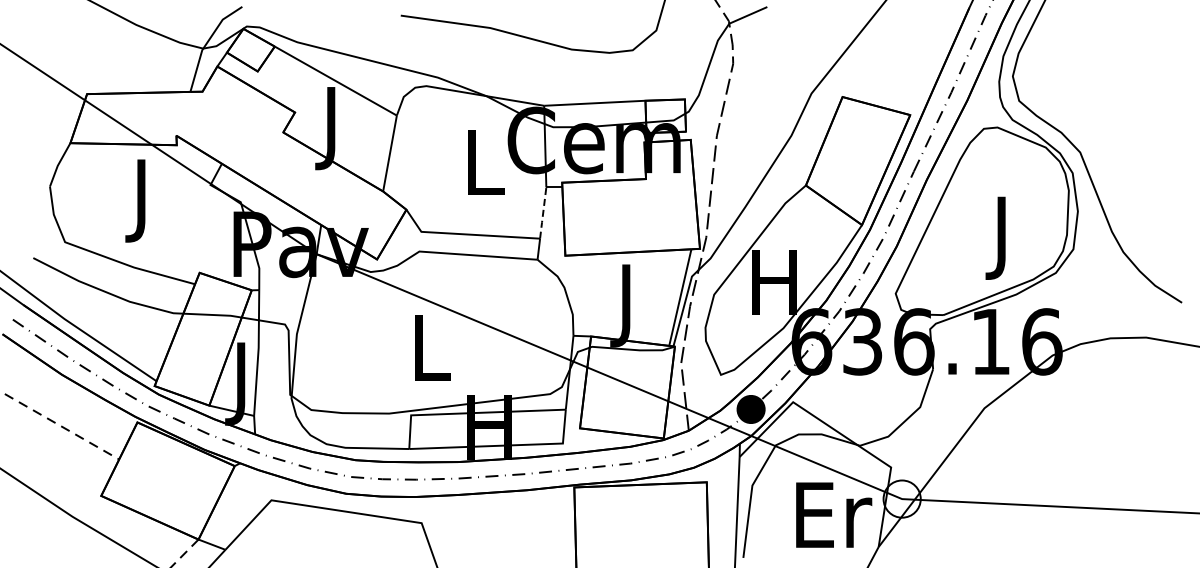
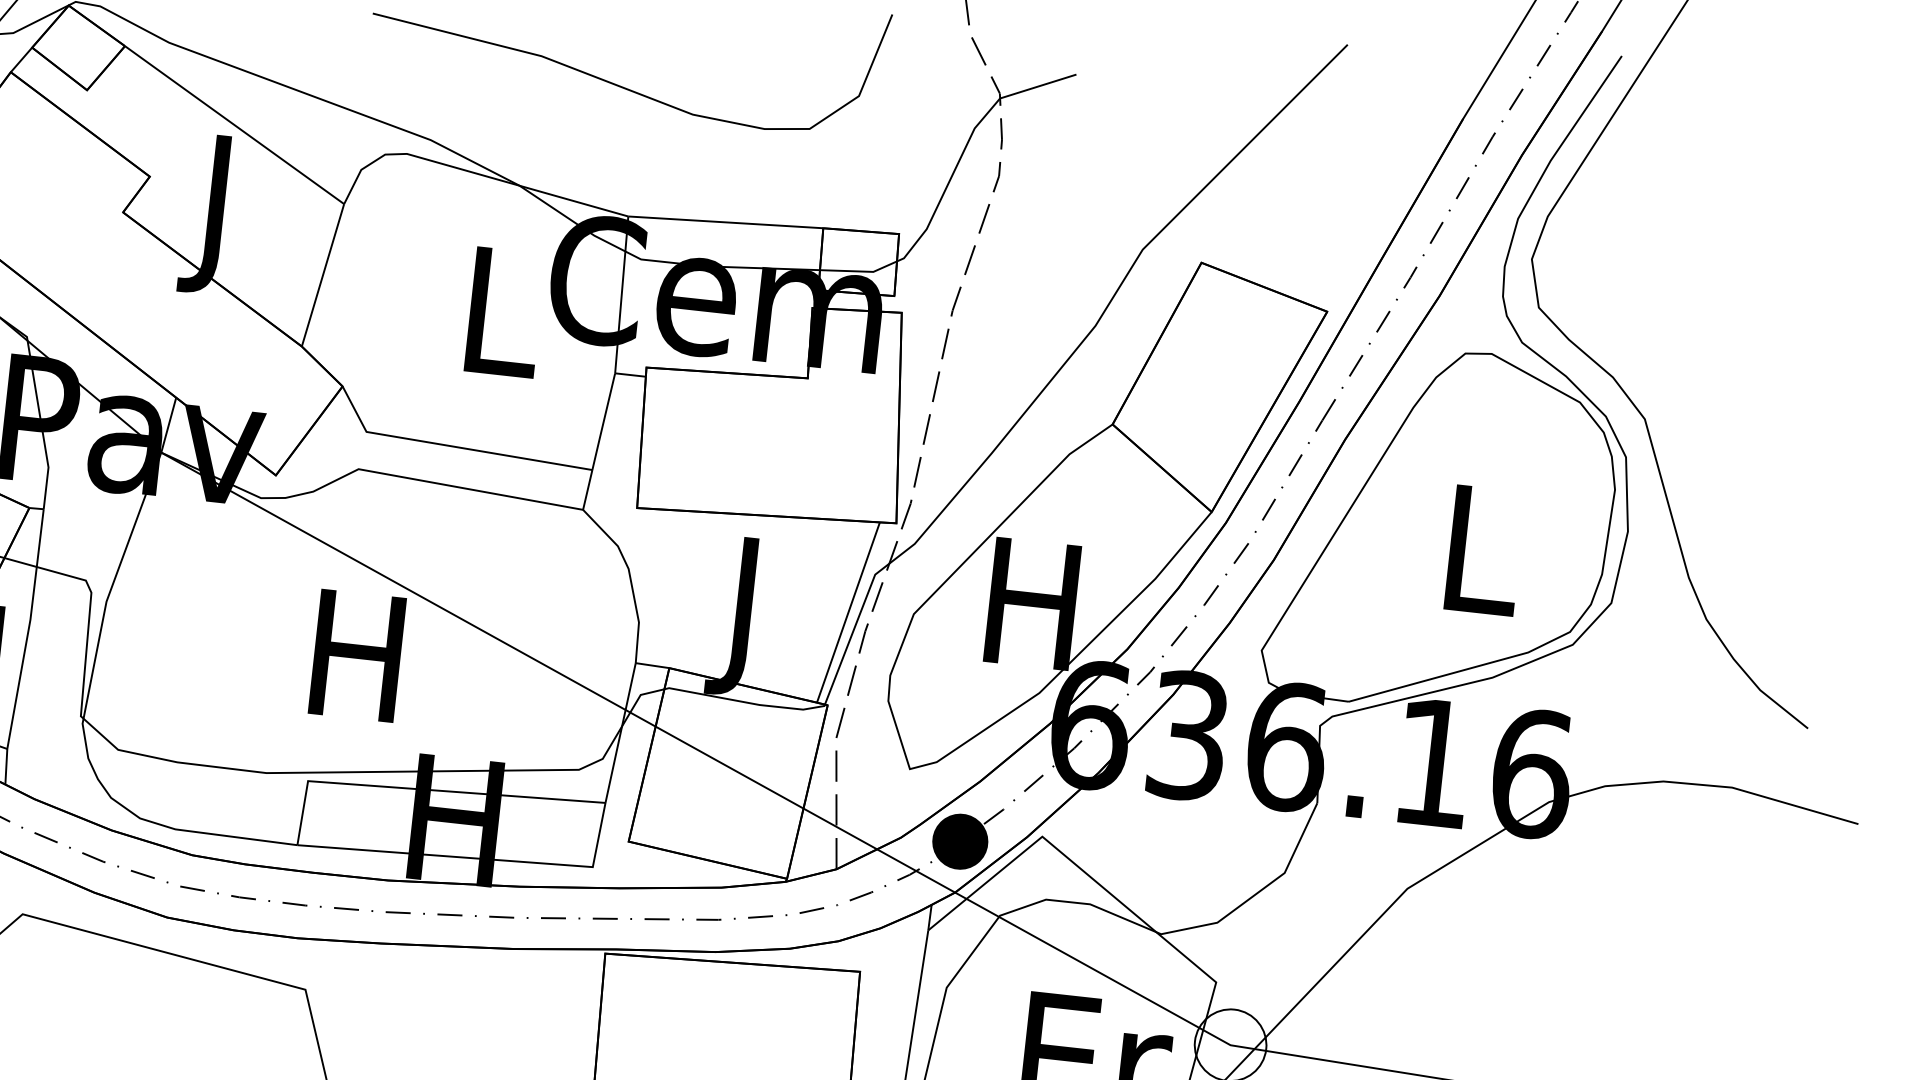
line: (543, 213) -> (604, 422), dashed -> solid
text: (1004, 237) -> (1481, 565), J -> L
text: (429, 347) -> (357, 655), L -> H

